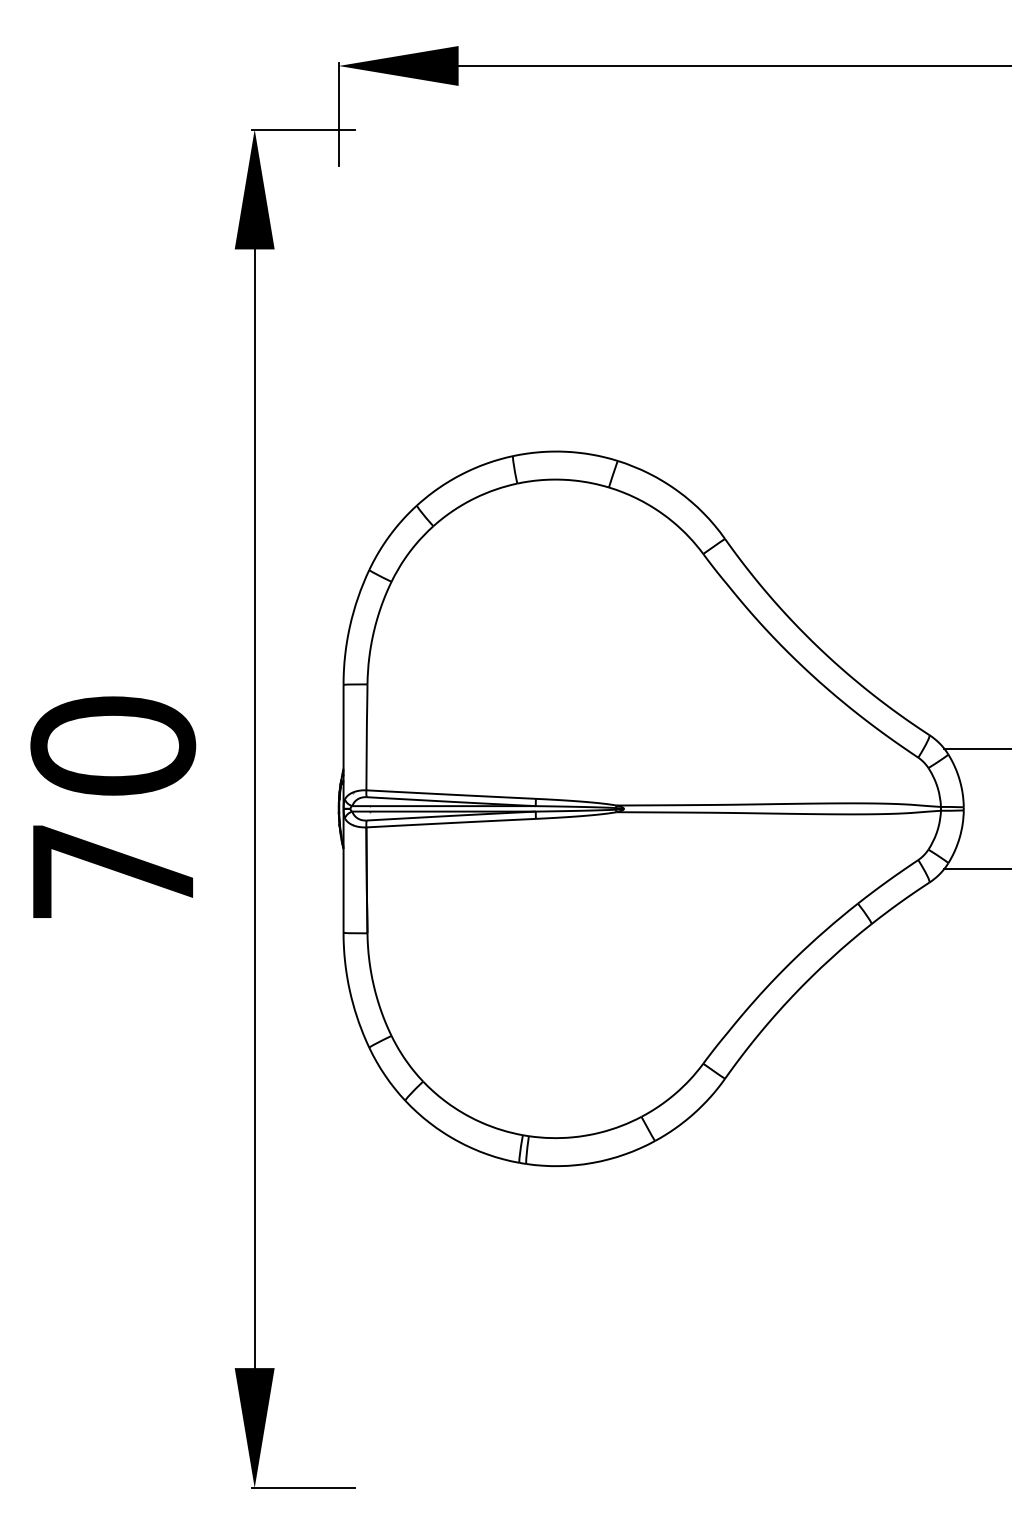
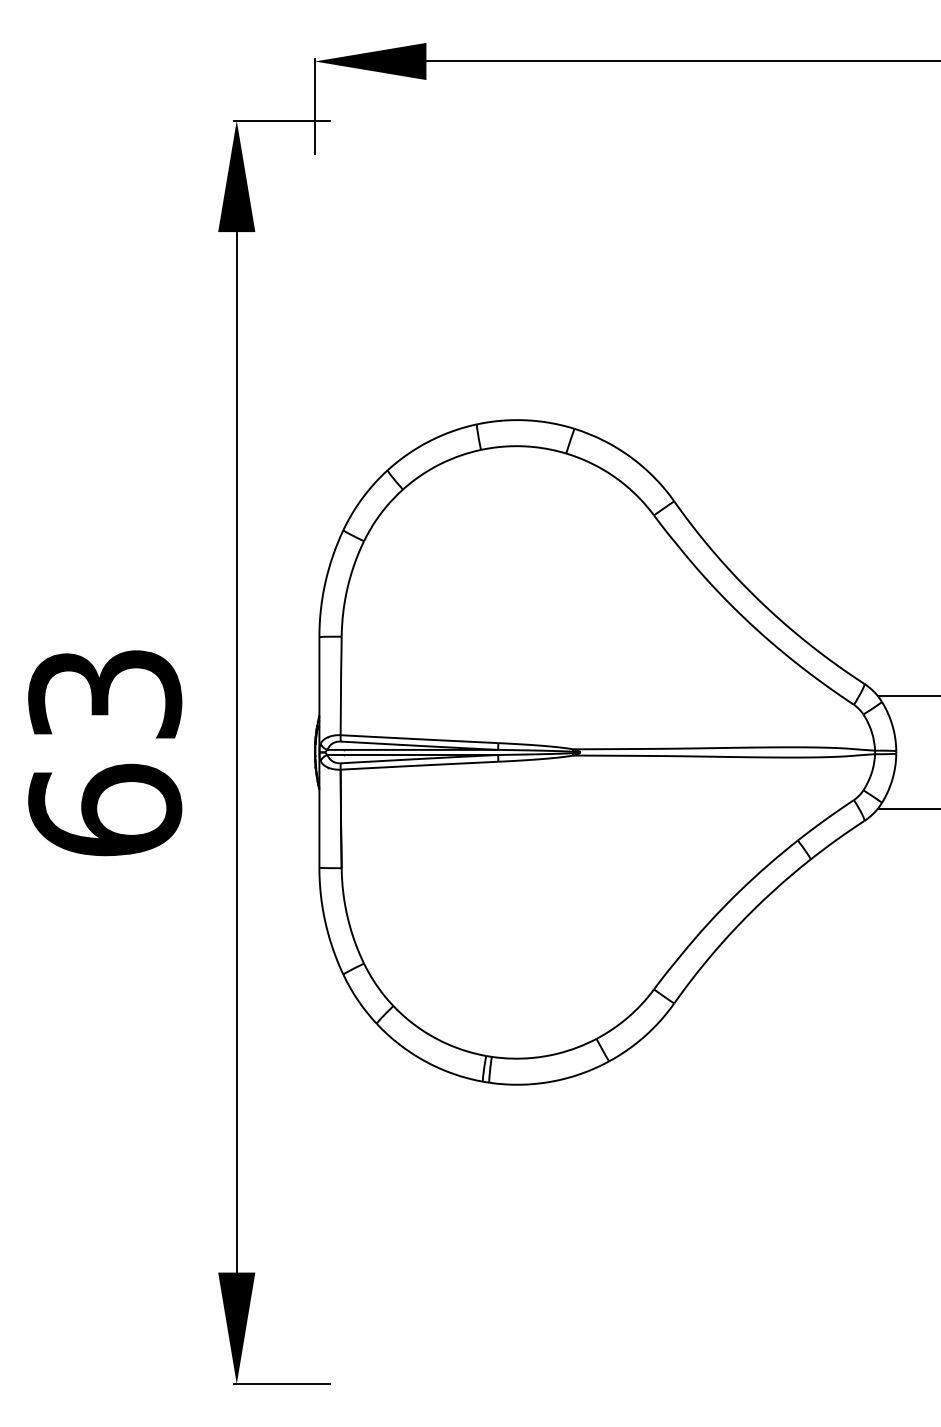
text: (113, 808) -> (105, 752), 70 -> 63

